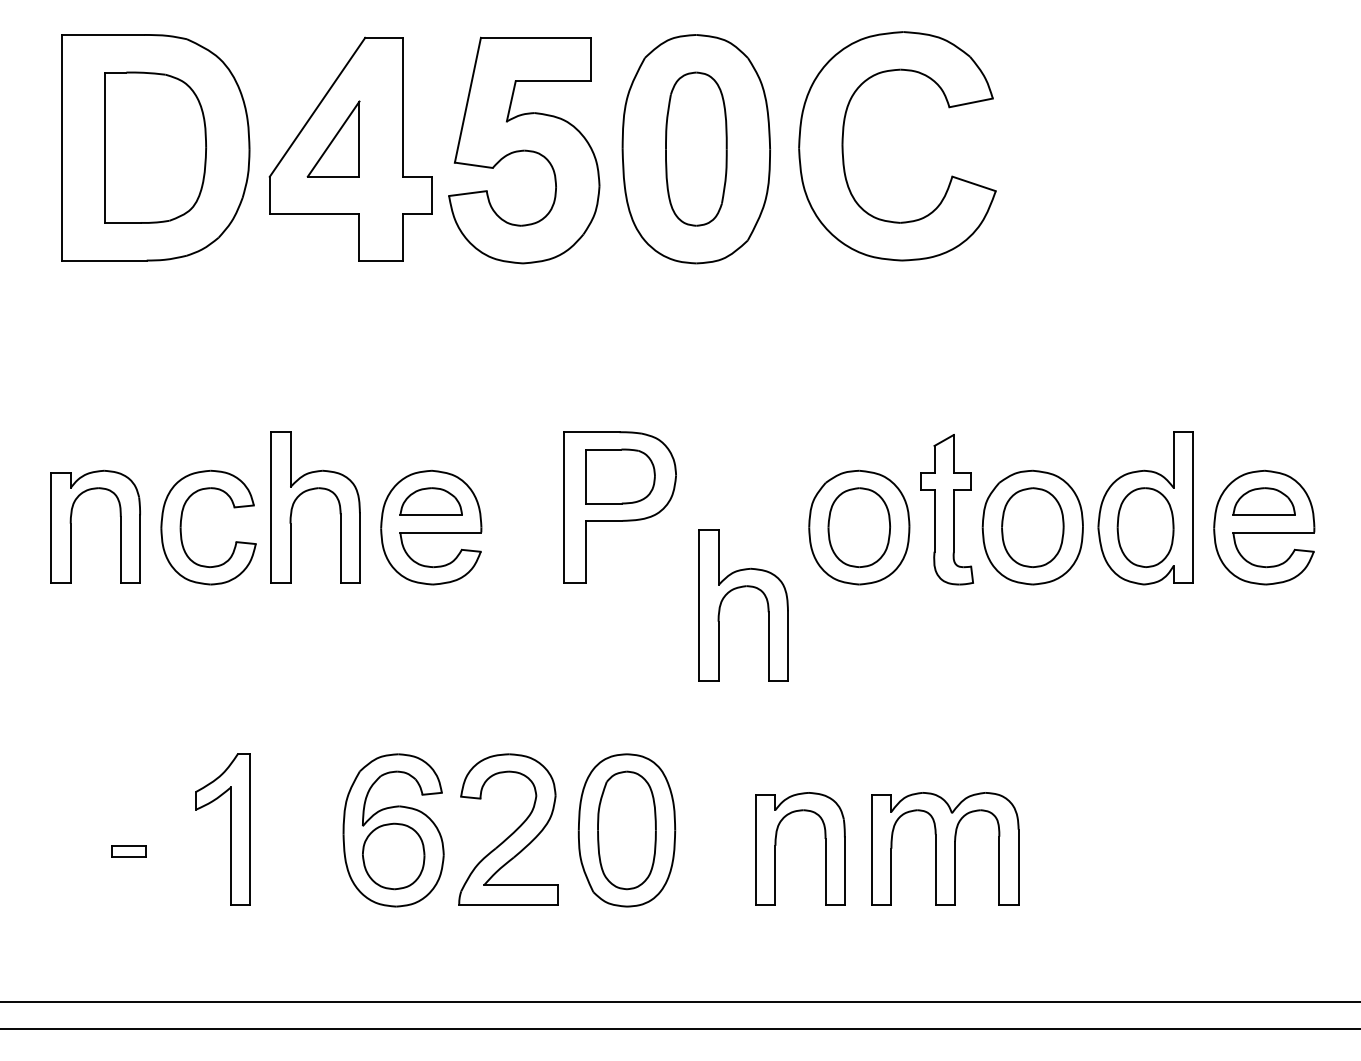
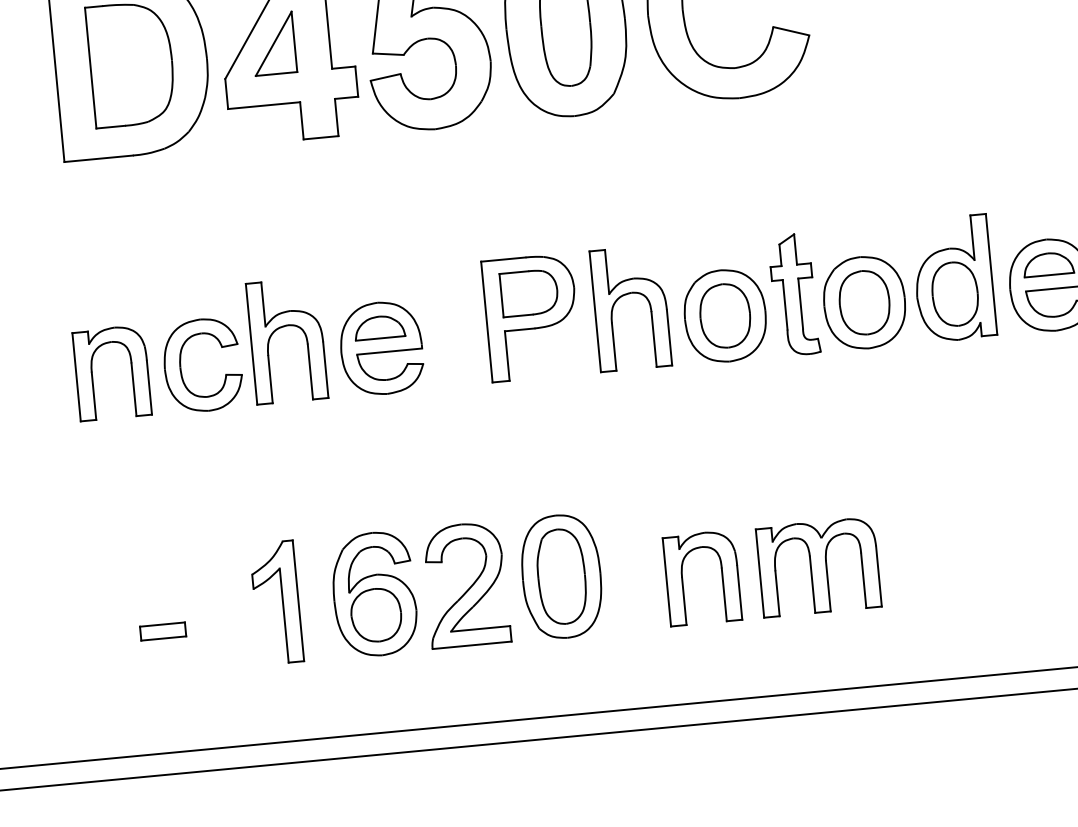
part: (740, 588) -> (627, 295), moved
part: (230, 829) -> (282, 602), moved
part: (128, 851) -> (163, 631), size x1.67

